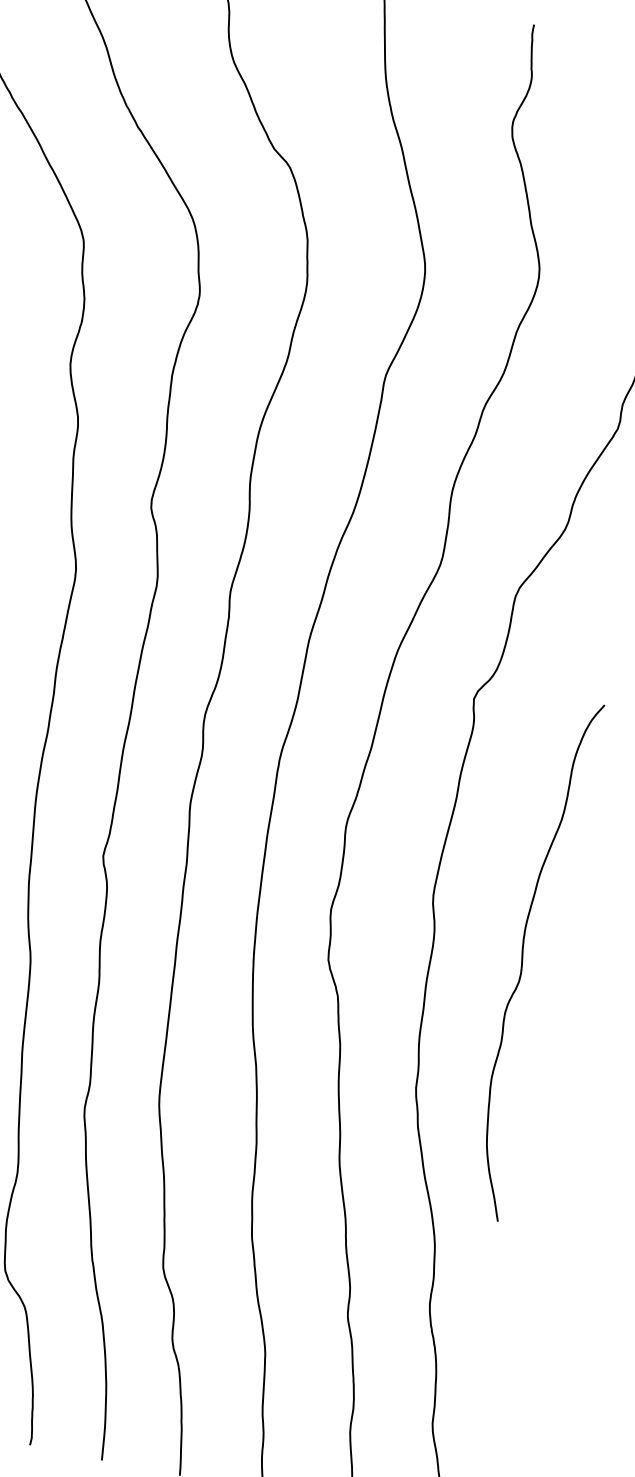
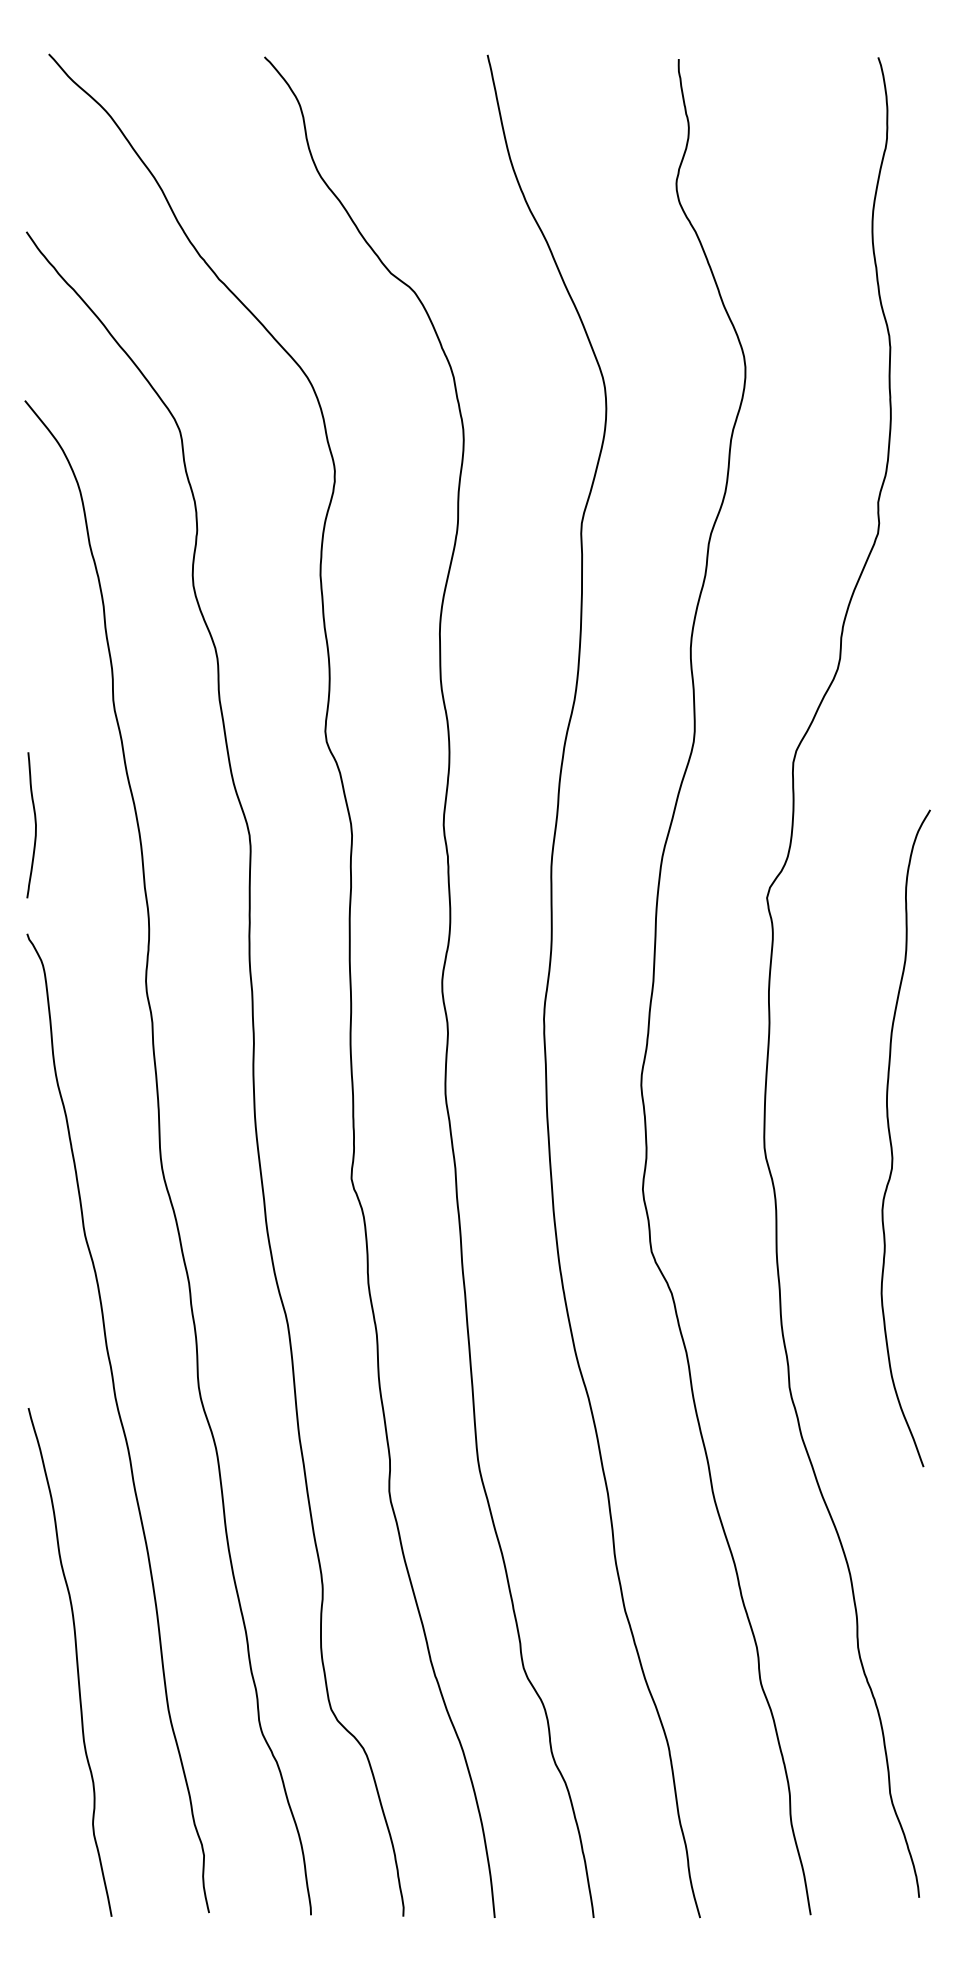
curve: (523, 957) -> (891, 1138), moved

